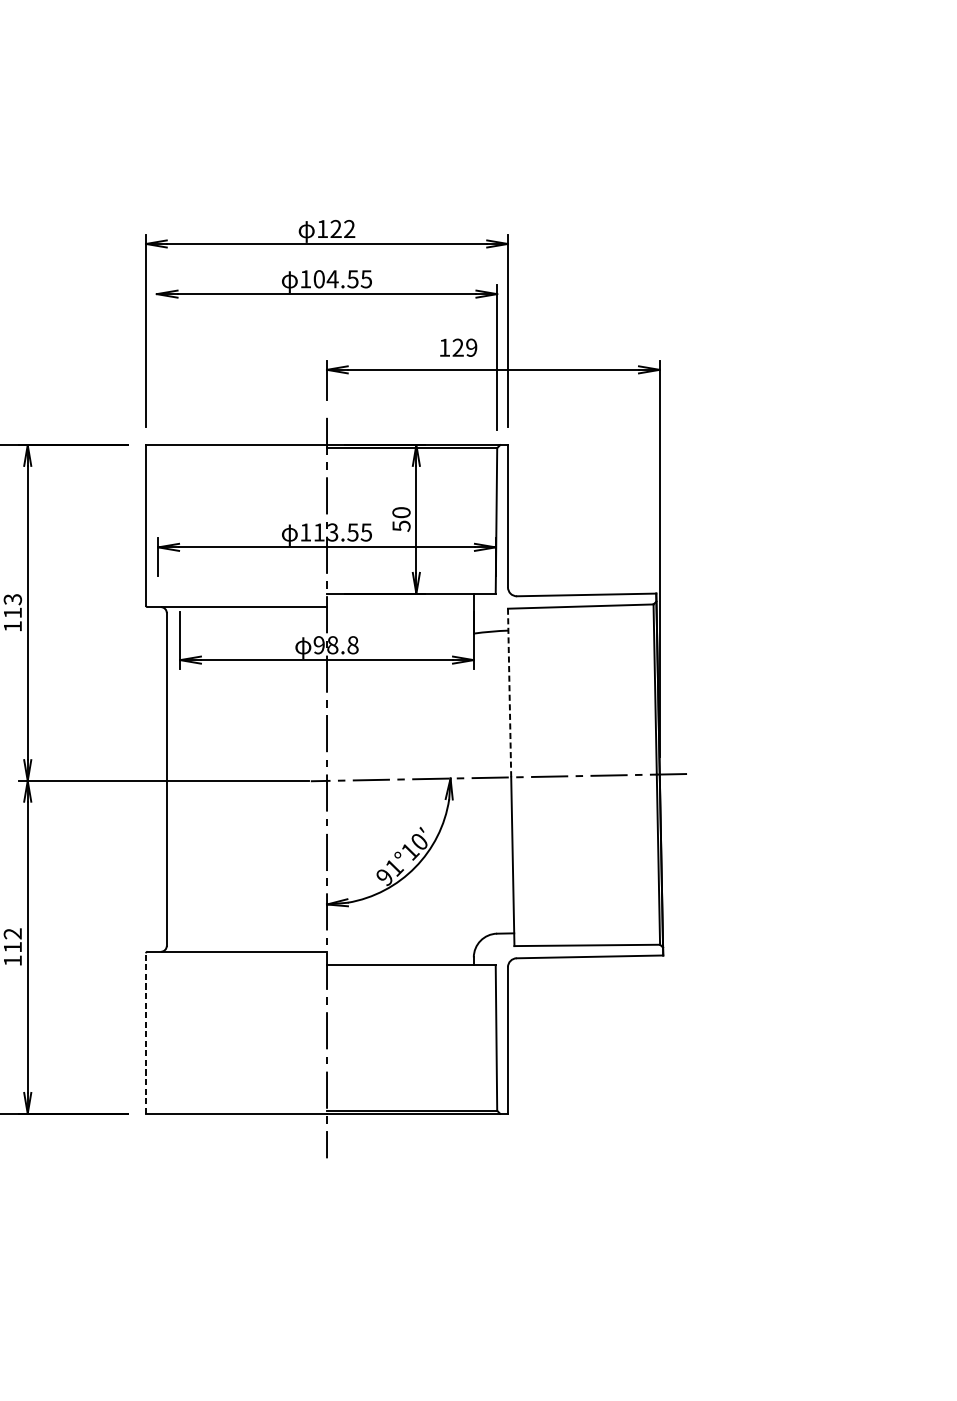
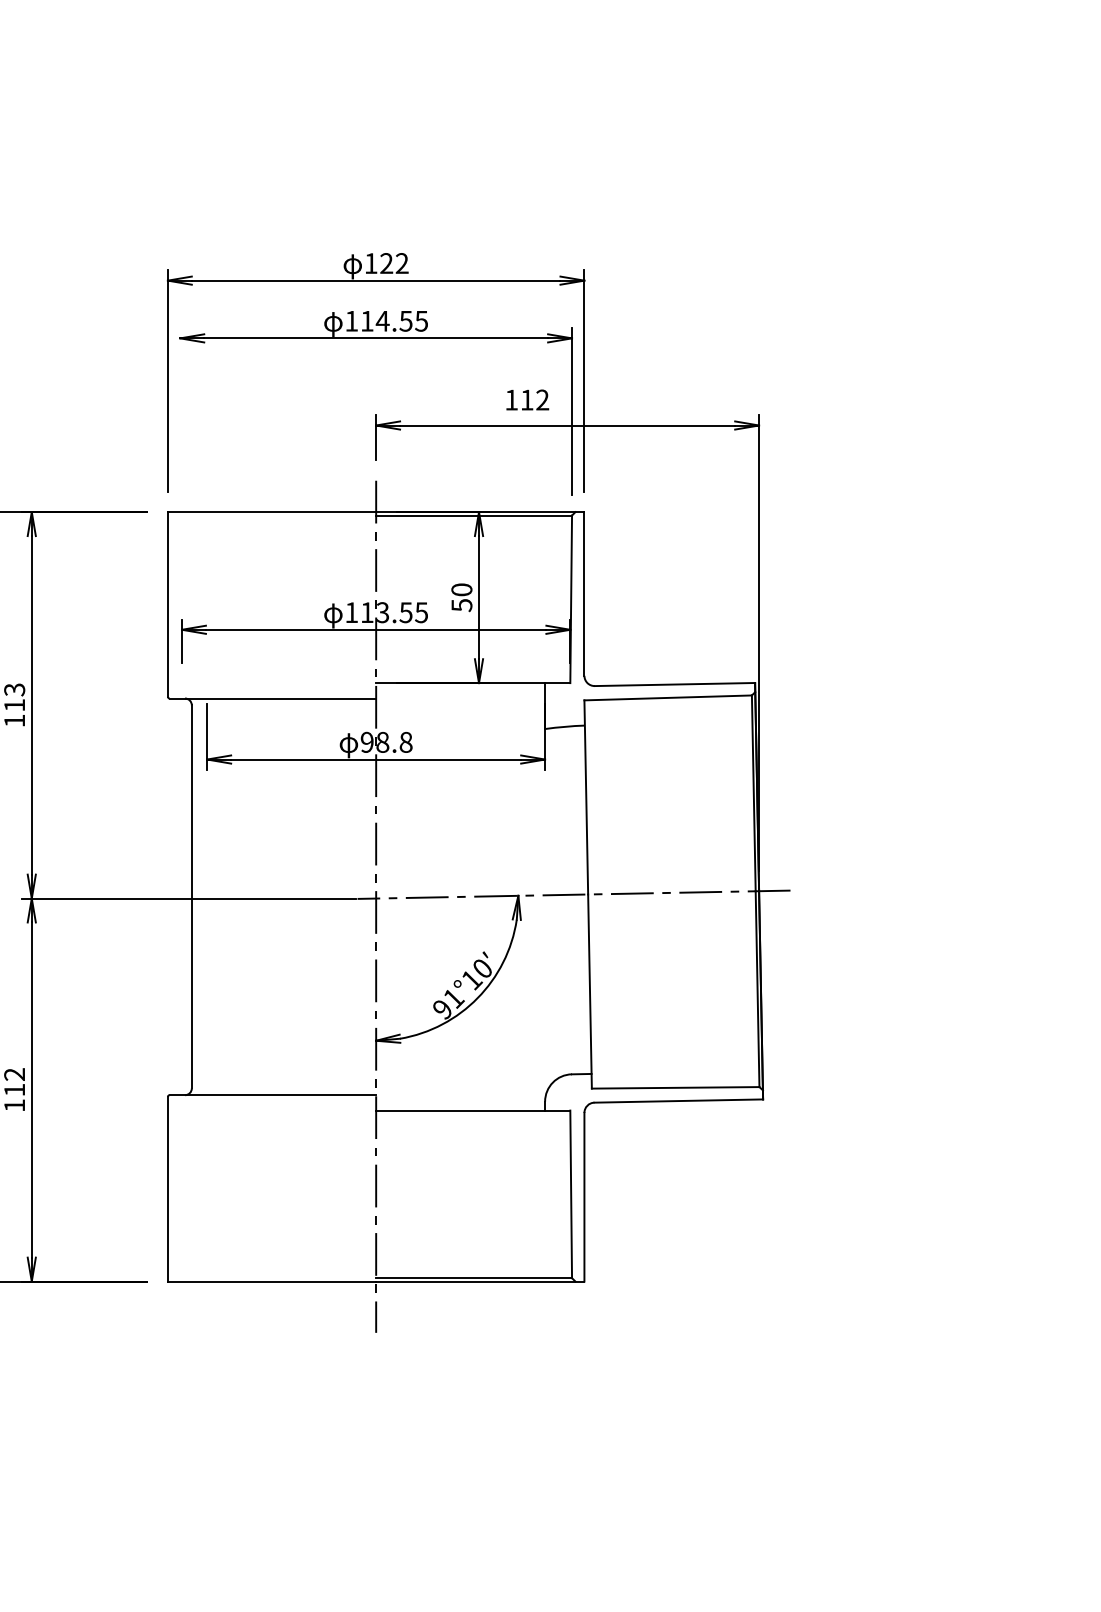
text: (319, 278) -> (367, 320), 104.55 -> 114.55
text: (464, 347) -> (534, 399), 129 -> 112
line: (509, 693) -> (586, 797), dashed -> solid
line: (145, 1032) -> (167, 1188), dashed -> solid

